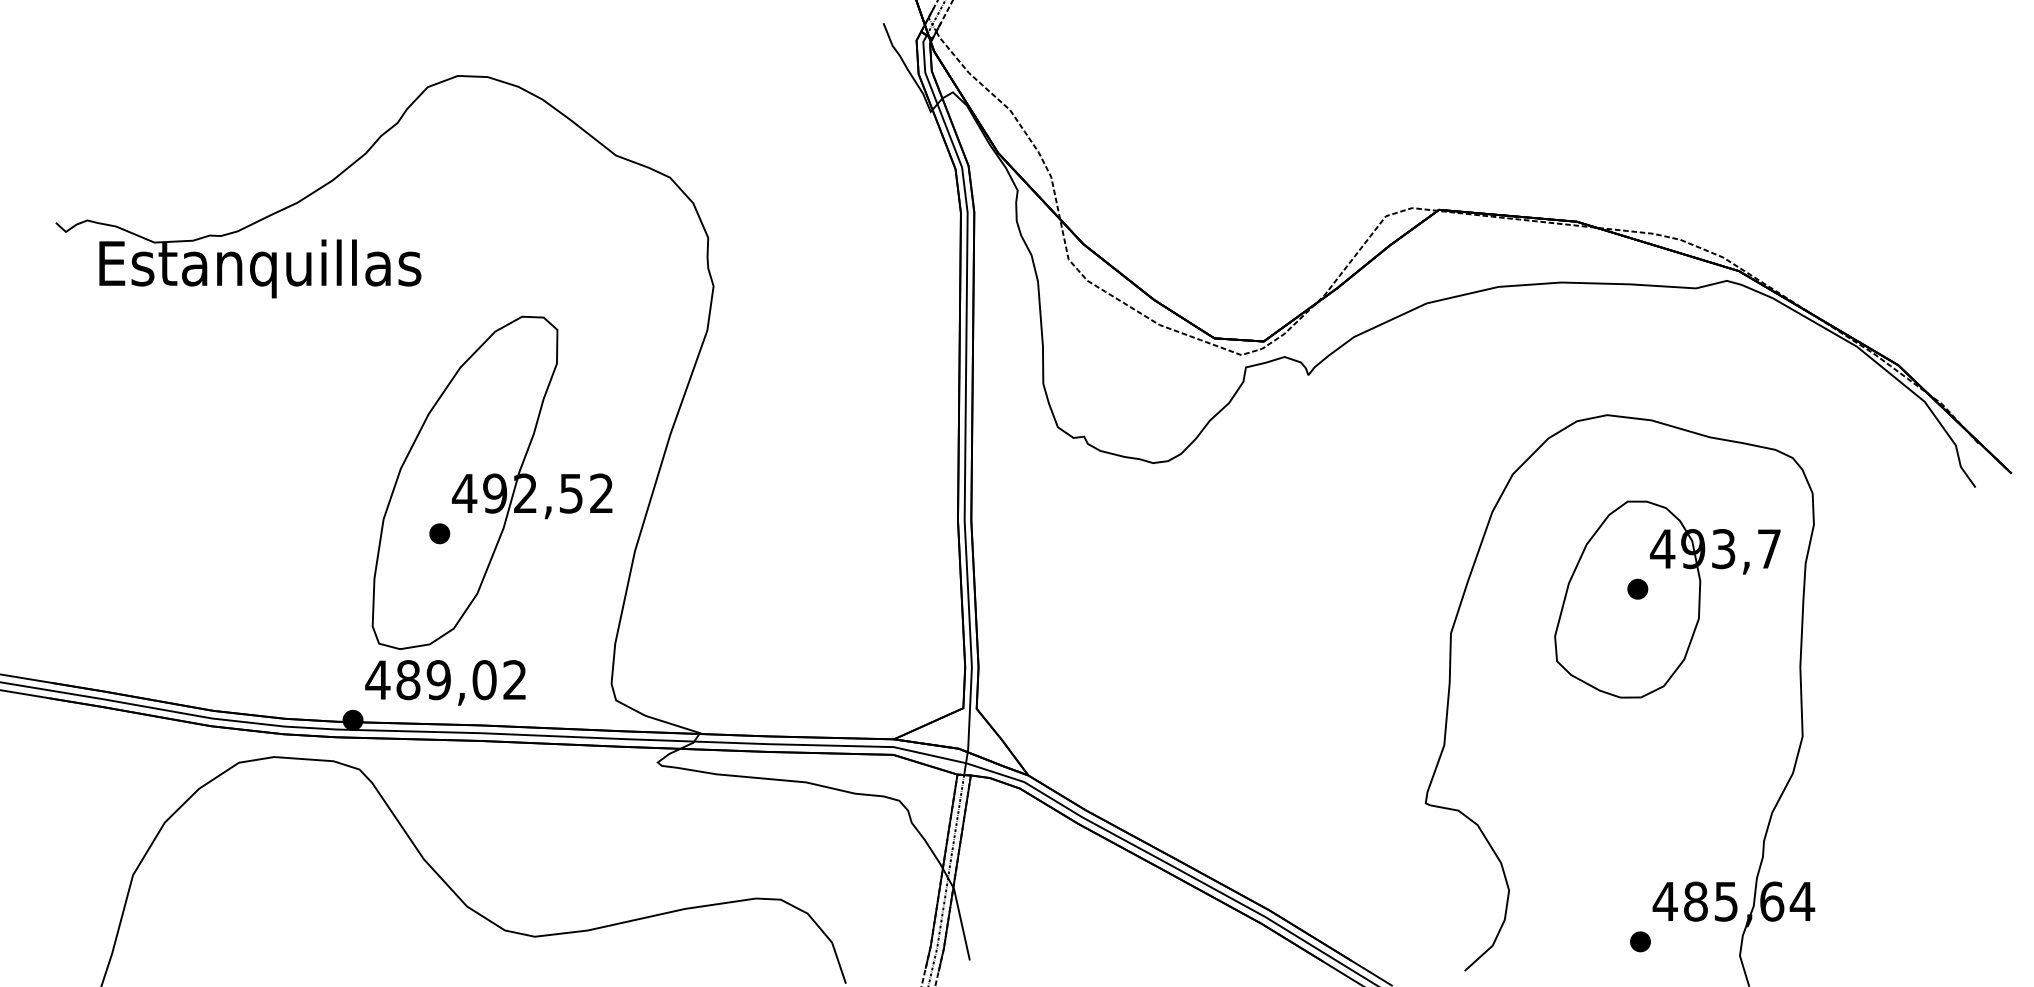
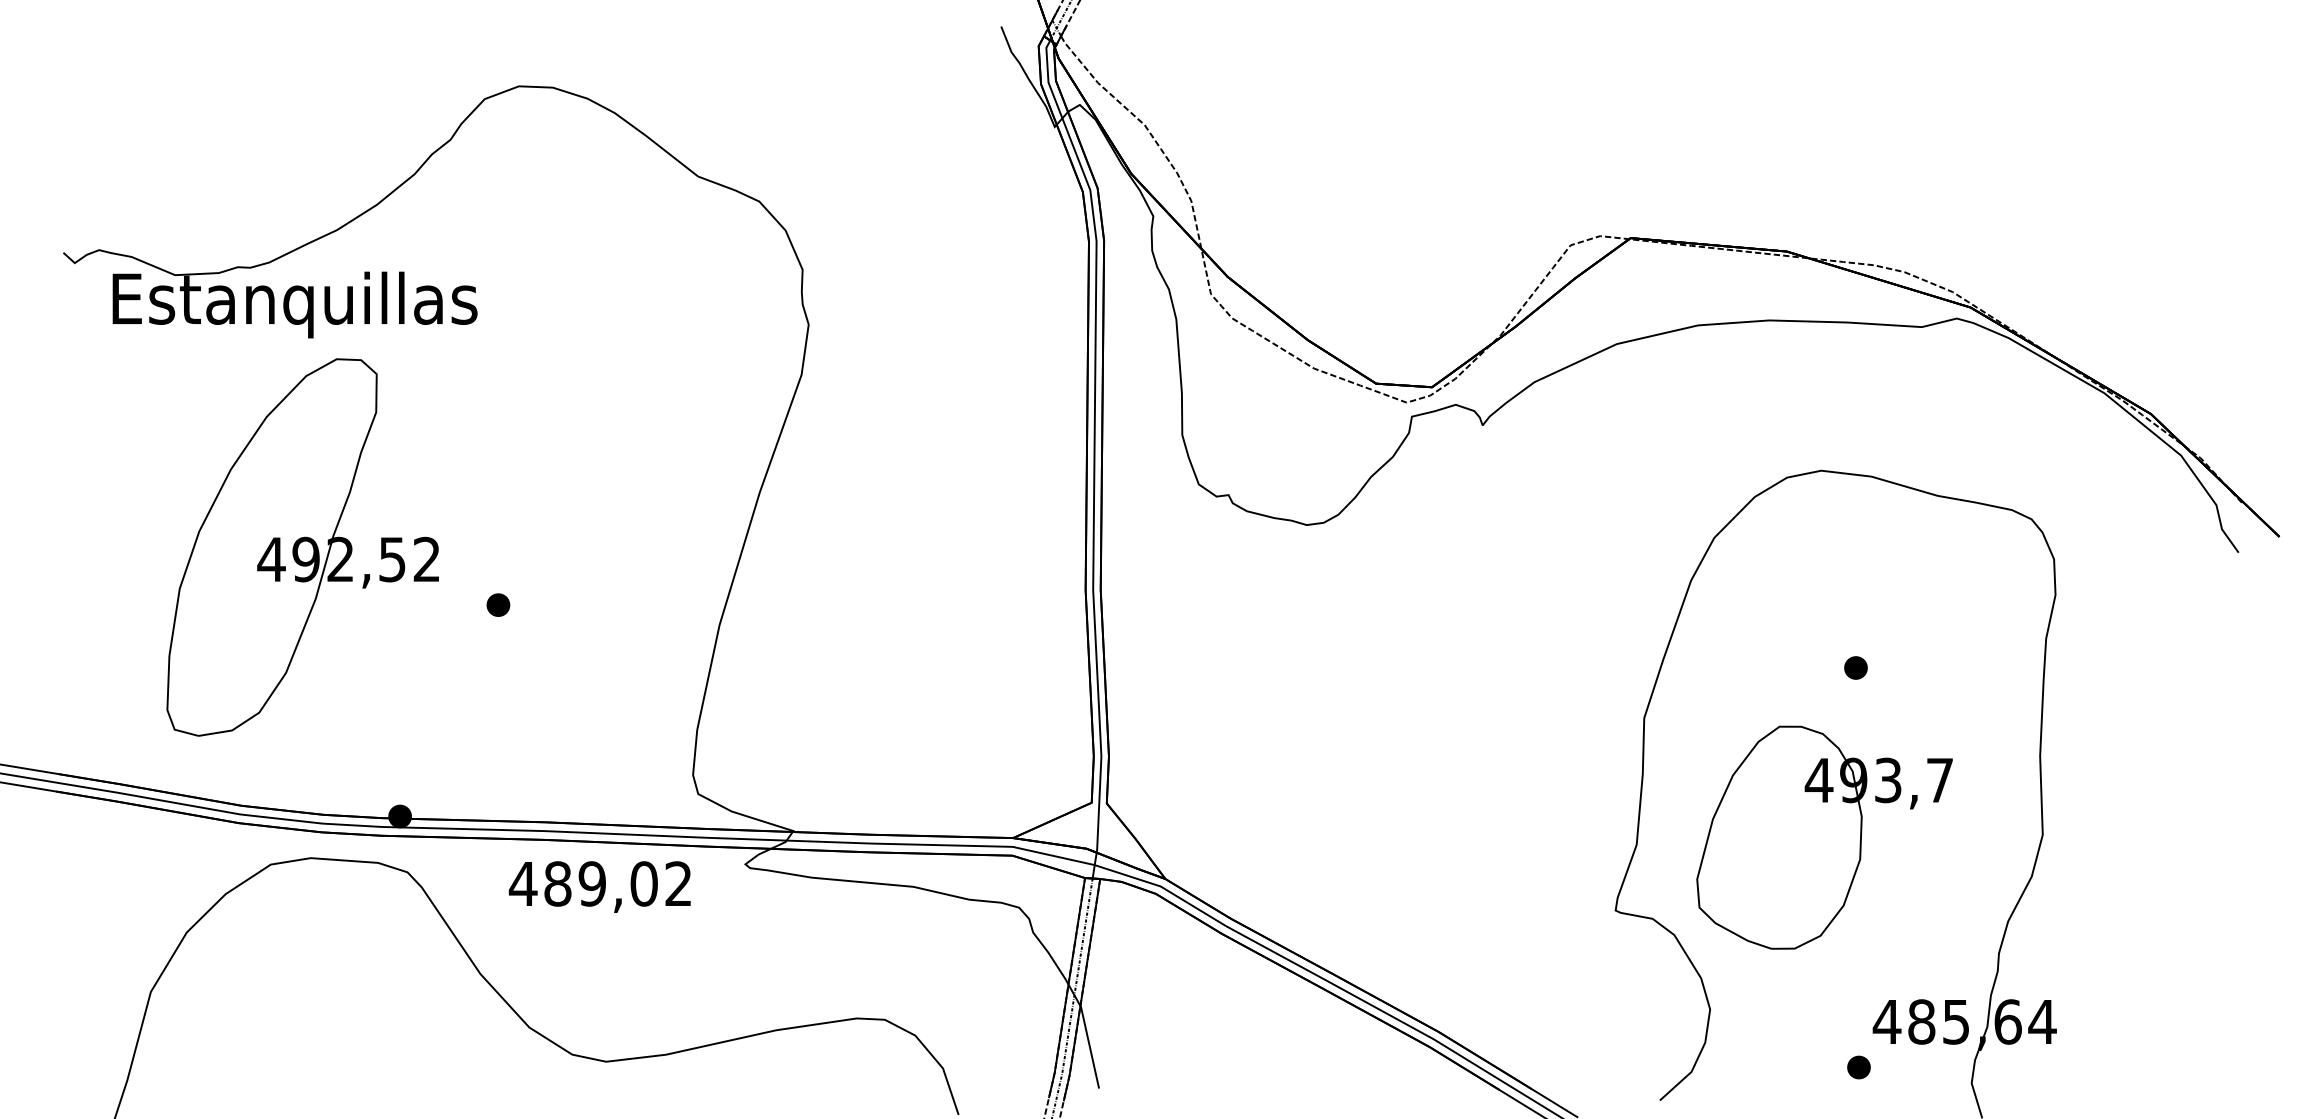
part: (491, 482) -> (302, 547), moved
part: (1667, 599) -> (1824, 837), moved
text: (445, 682) -> (599, 886), moved

